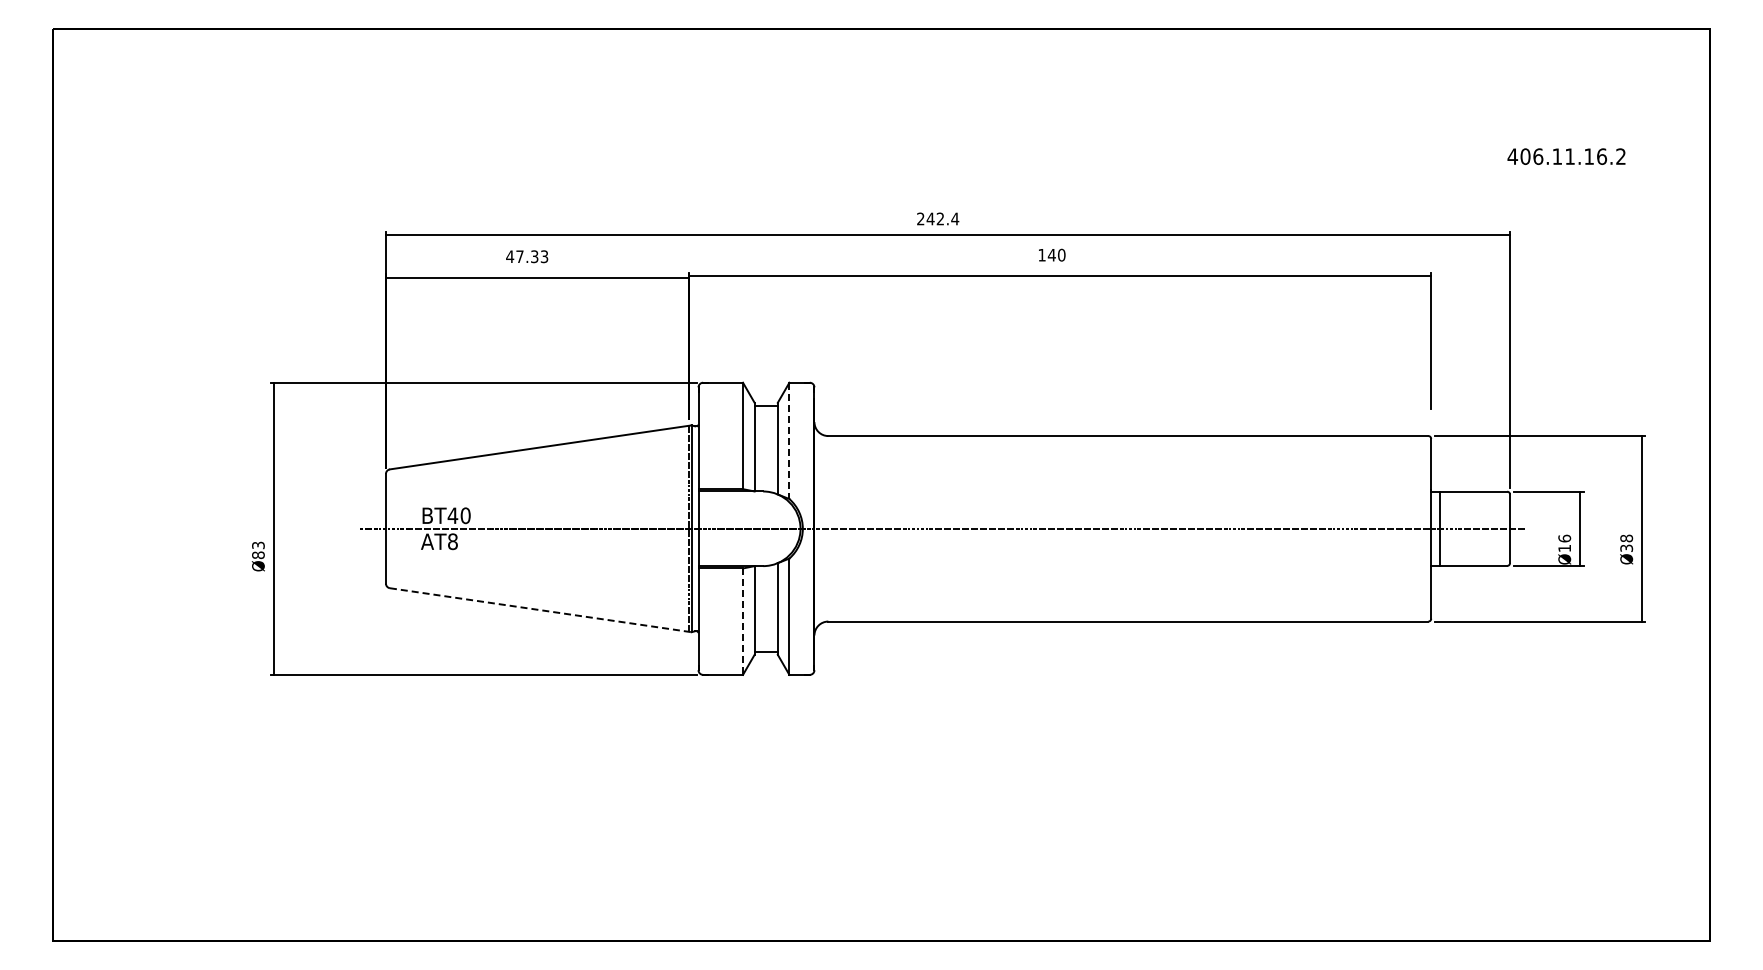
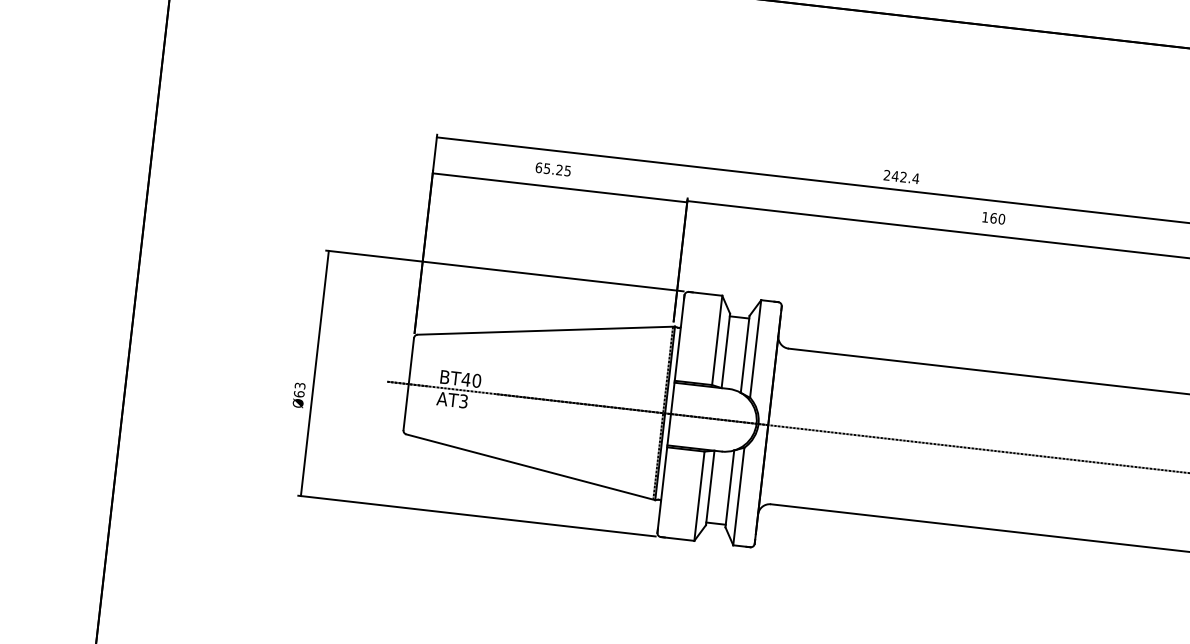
text: (1051, 254) -> (993, 217), 140 -> 160
text: (527, 256) -> (553, 169), 47.33 -> 65.25
line: (789, 441) -> (755, 349), dashed -> solid
text: (452, 541) -> (463, 401), AT8 -> AT3
text: (258, 555) -> (299, 394), Ø83 -> Ø63
line: (541, 610) -> (531, 467), dashed -> solid
line: (743, 622) -> (699, 496), dashed -> solid

